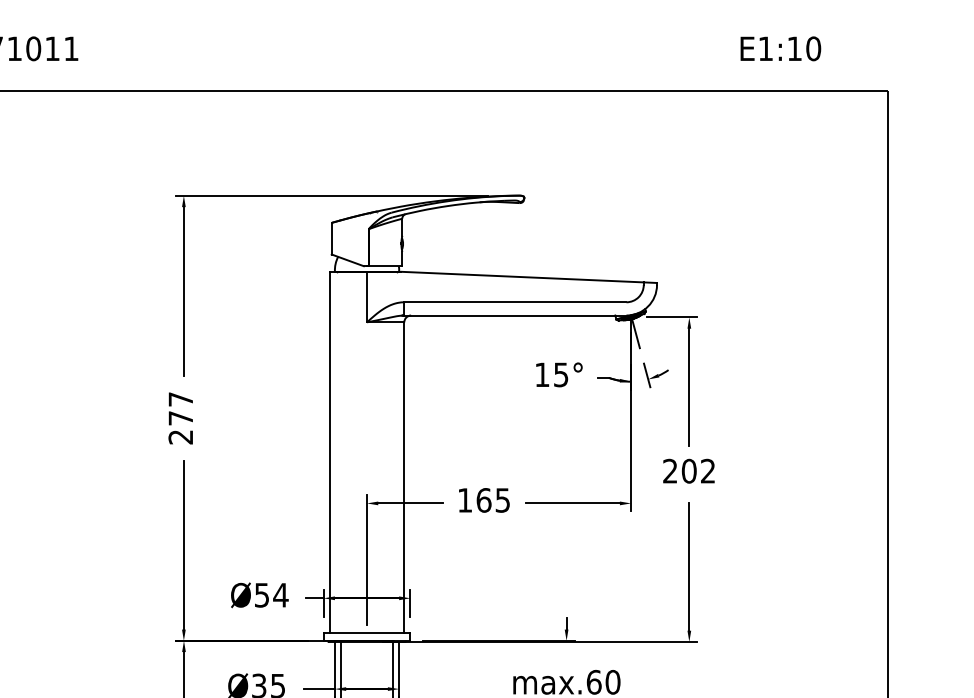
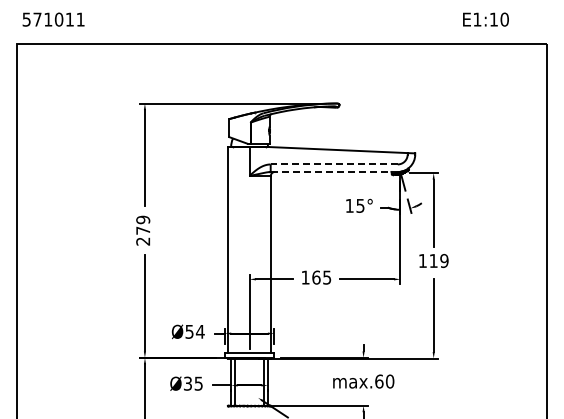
line: (515, 302) -> (334, 164), solid -> dashed
line: (515, 316) -> (334, 172), solid -> dashed
text: (181, 398) -> (143, 219), 277 -> 279
text: (688, 470) -> (433, 260), 202 -> 119

